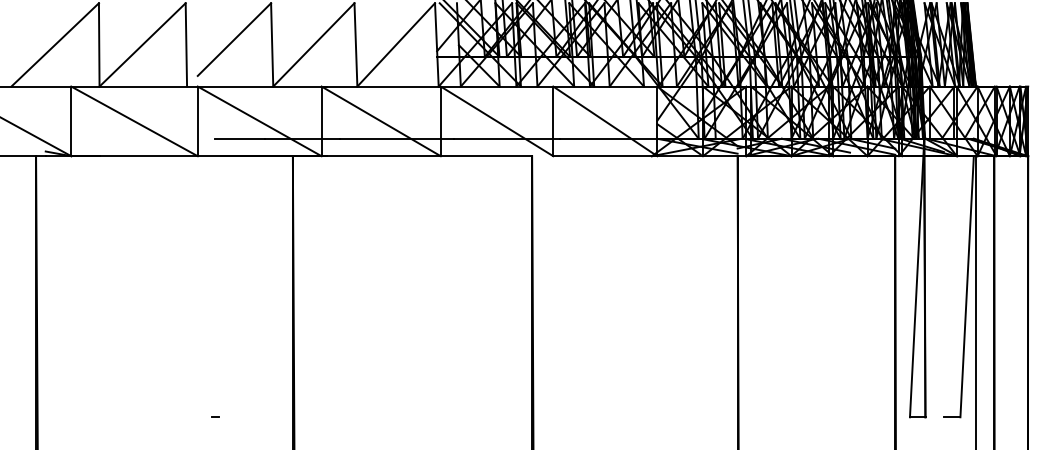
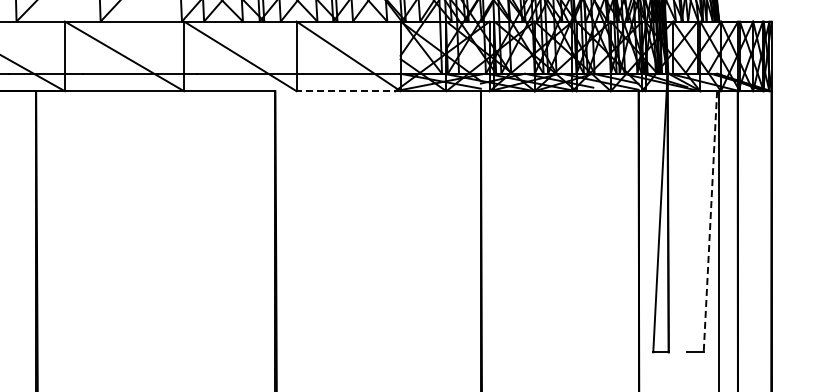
line: (604, 156) -> (347, 91), solid -> dashed
line: (967, 286) -> (710, 221), solid -> dashed

